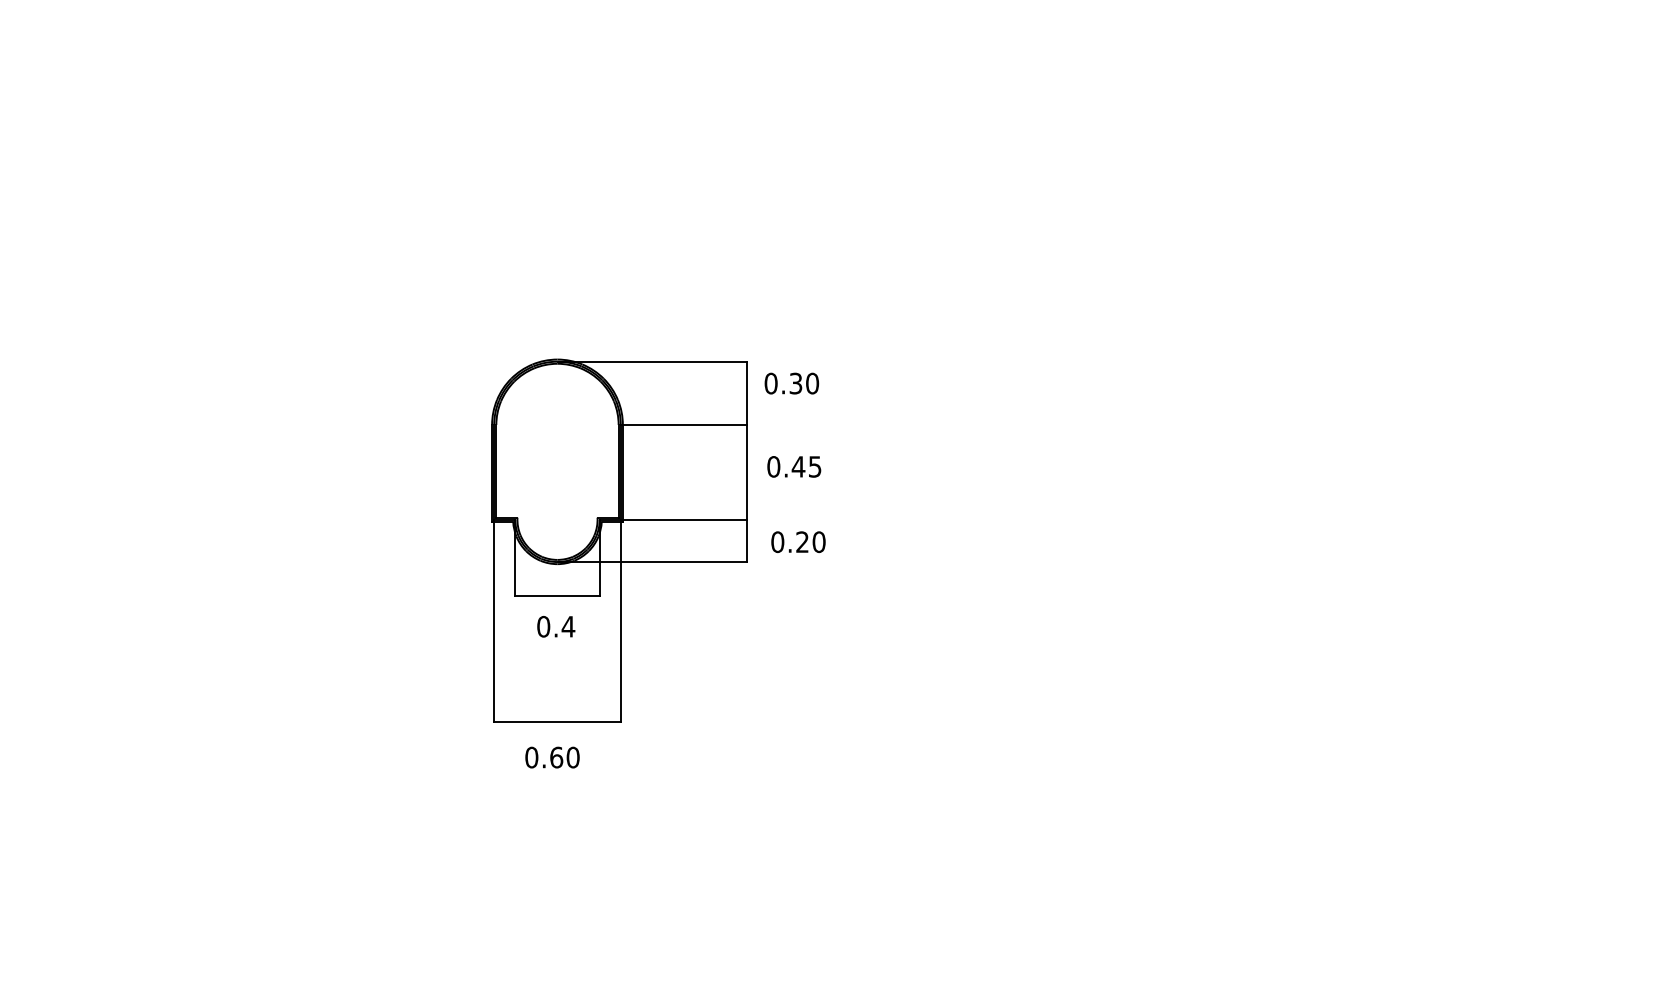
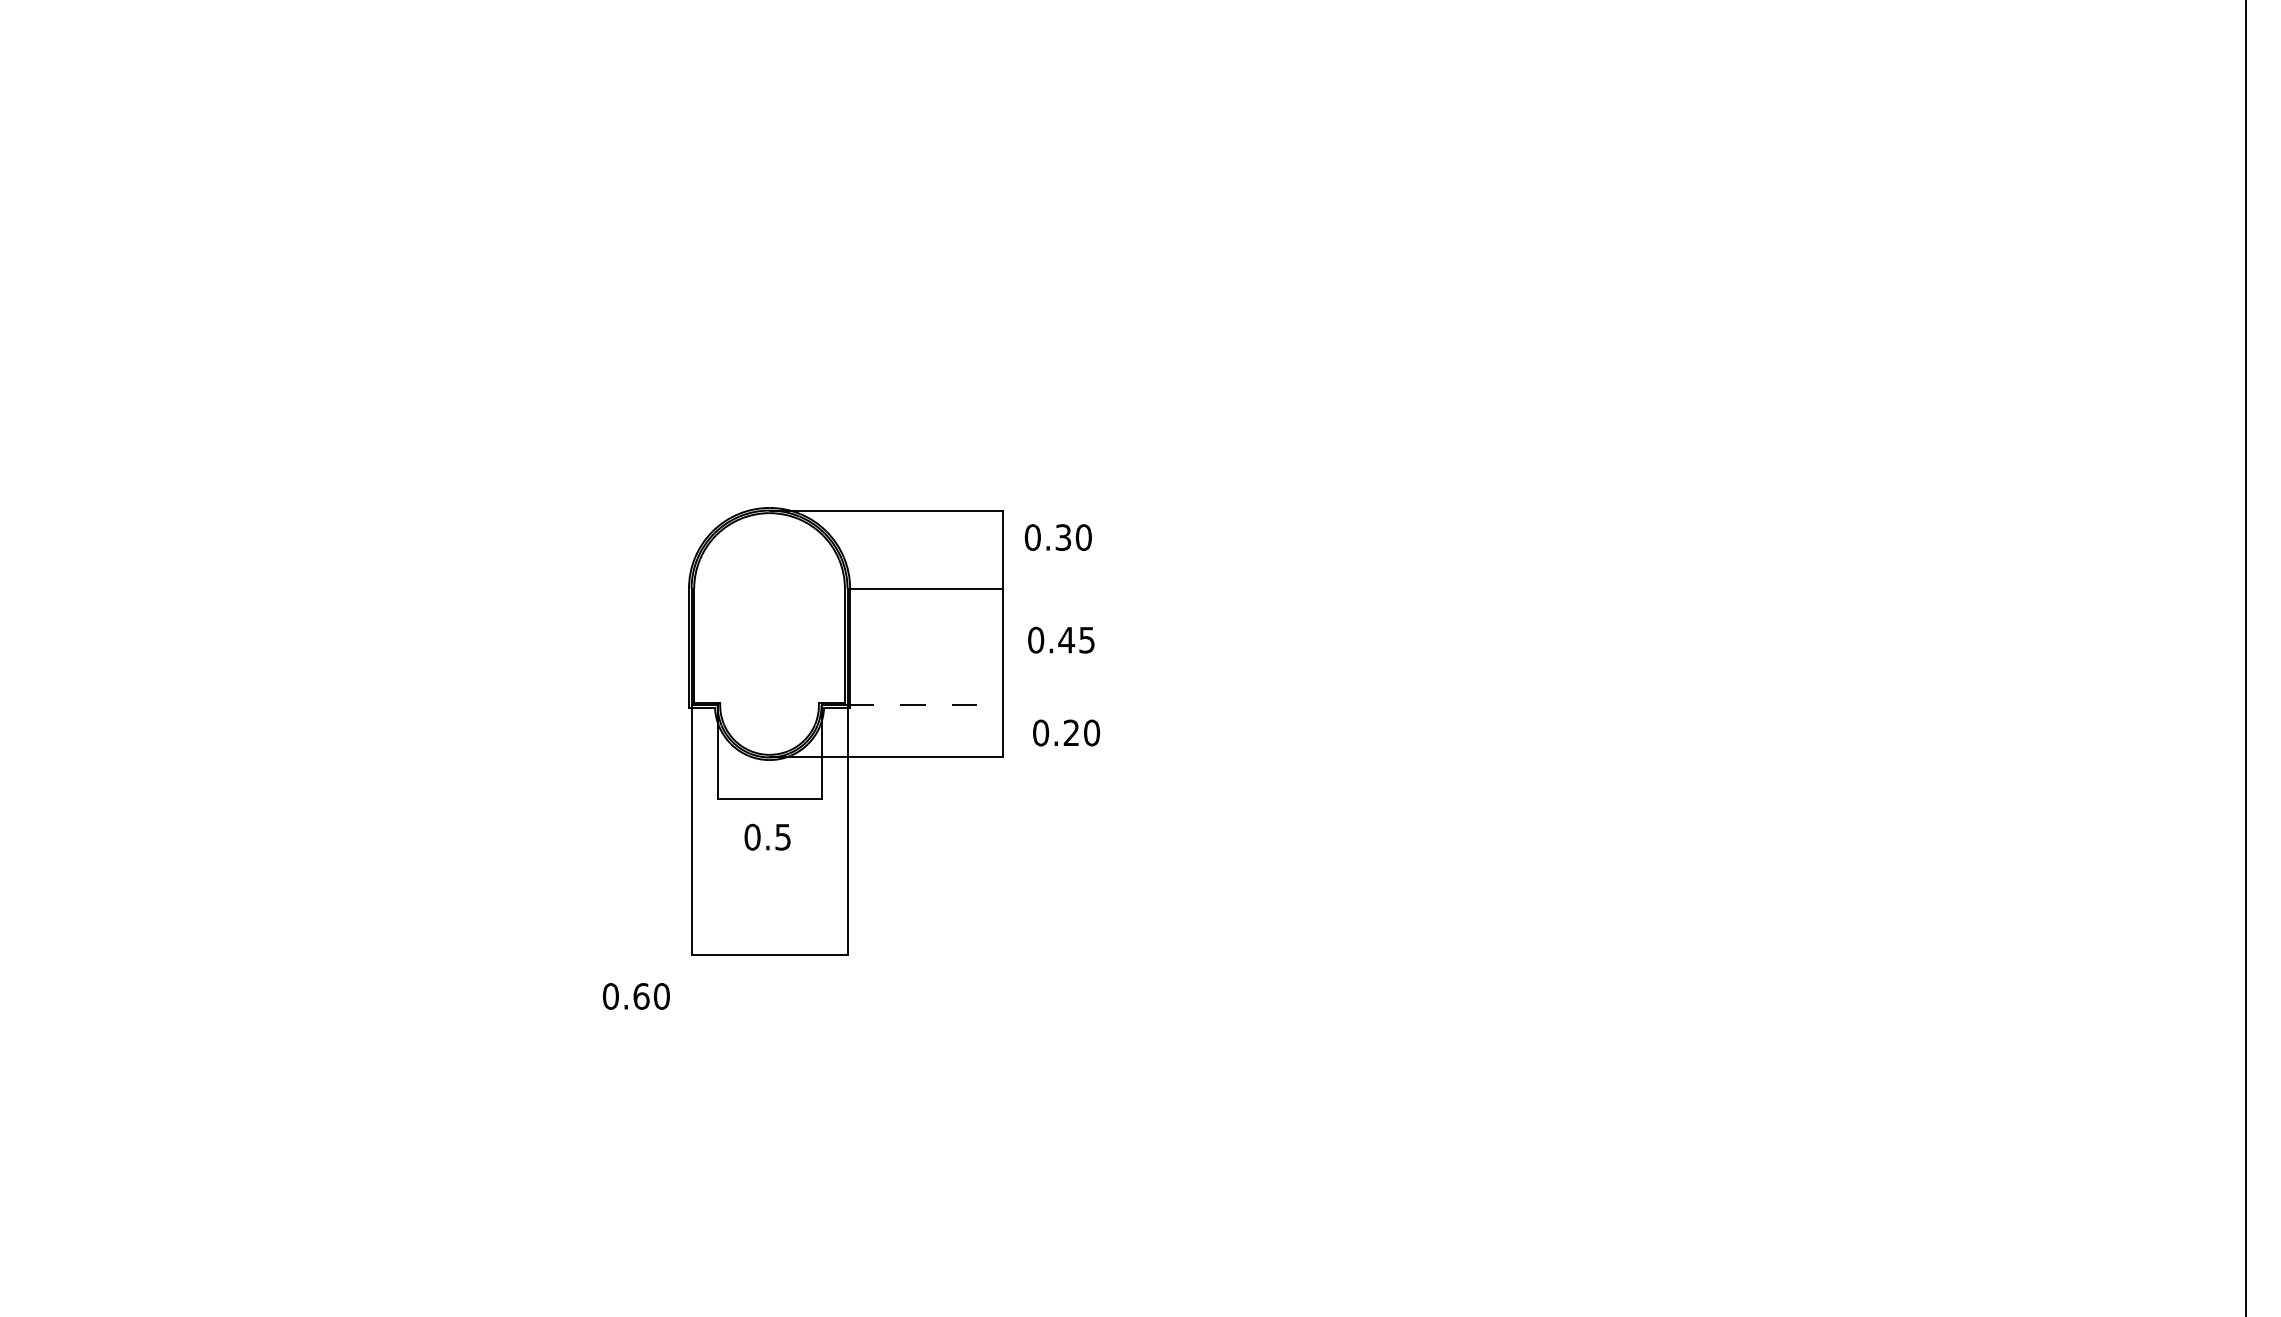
line: (684, 519) -> (925, 705), solid -> dashed
text: (567, 626) -> (782, 837), 0.4 -> 0.5
text: (552, 757) -> (636, 996), moved

